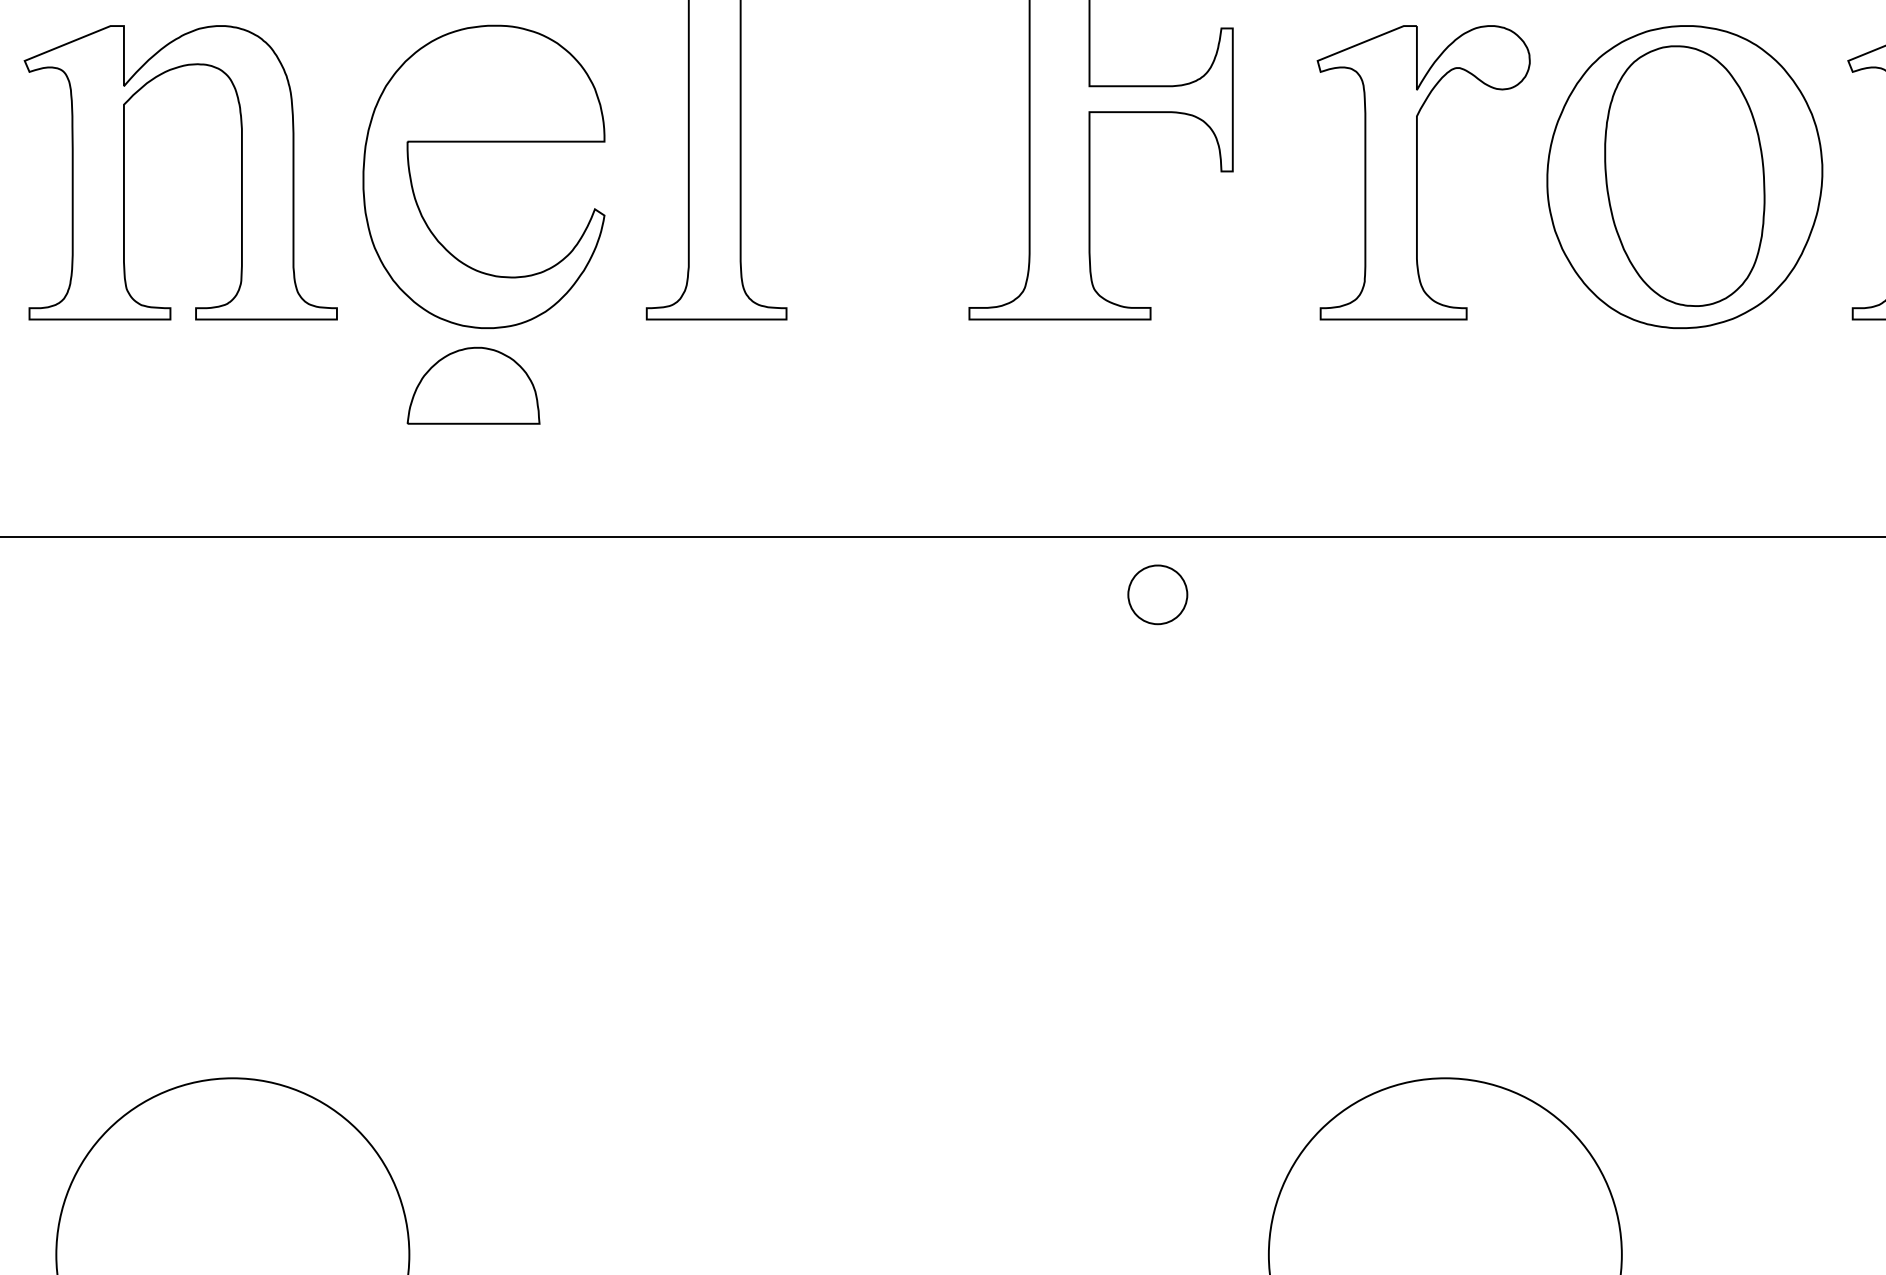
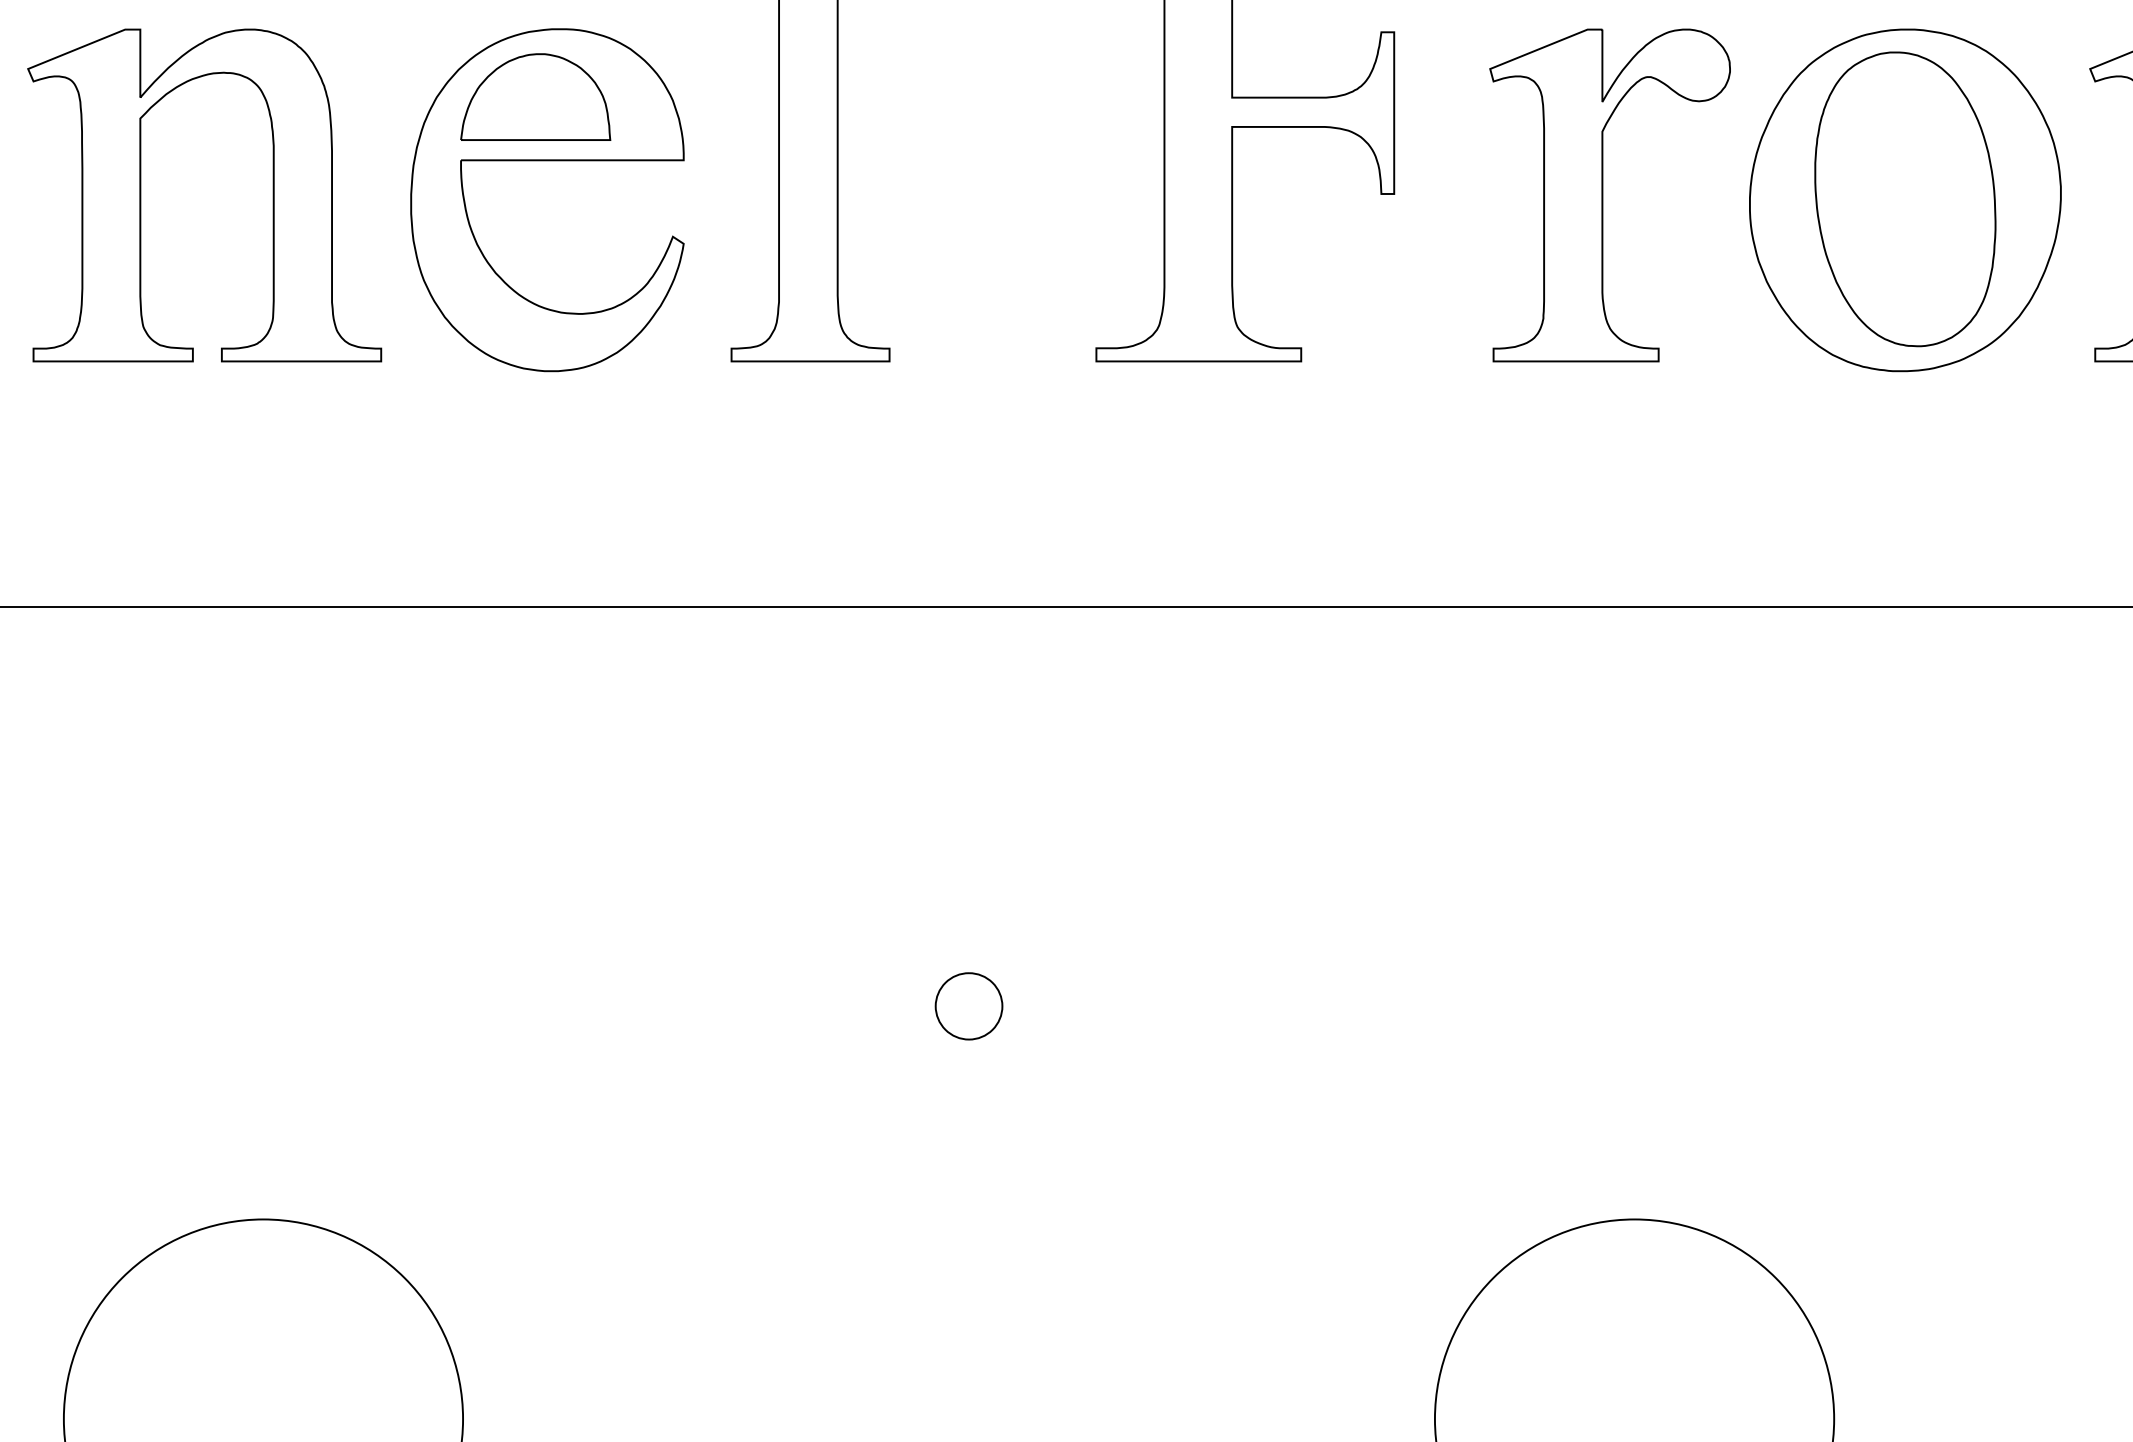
part: (473, 385) -> (535, 96), moved
part: (1157, 594) -> (968, 1005), moved

